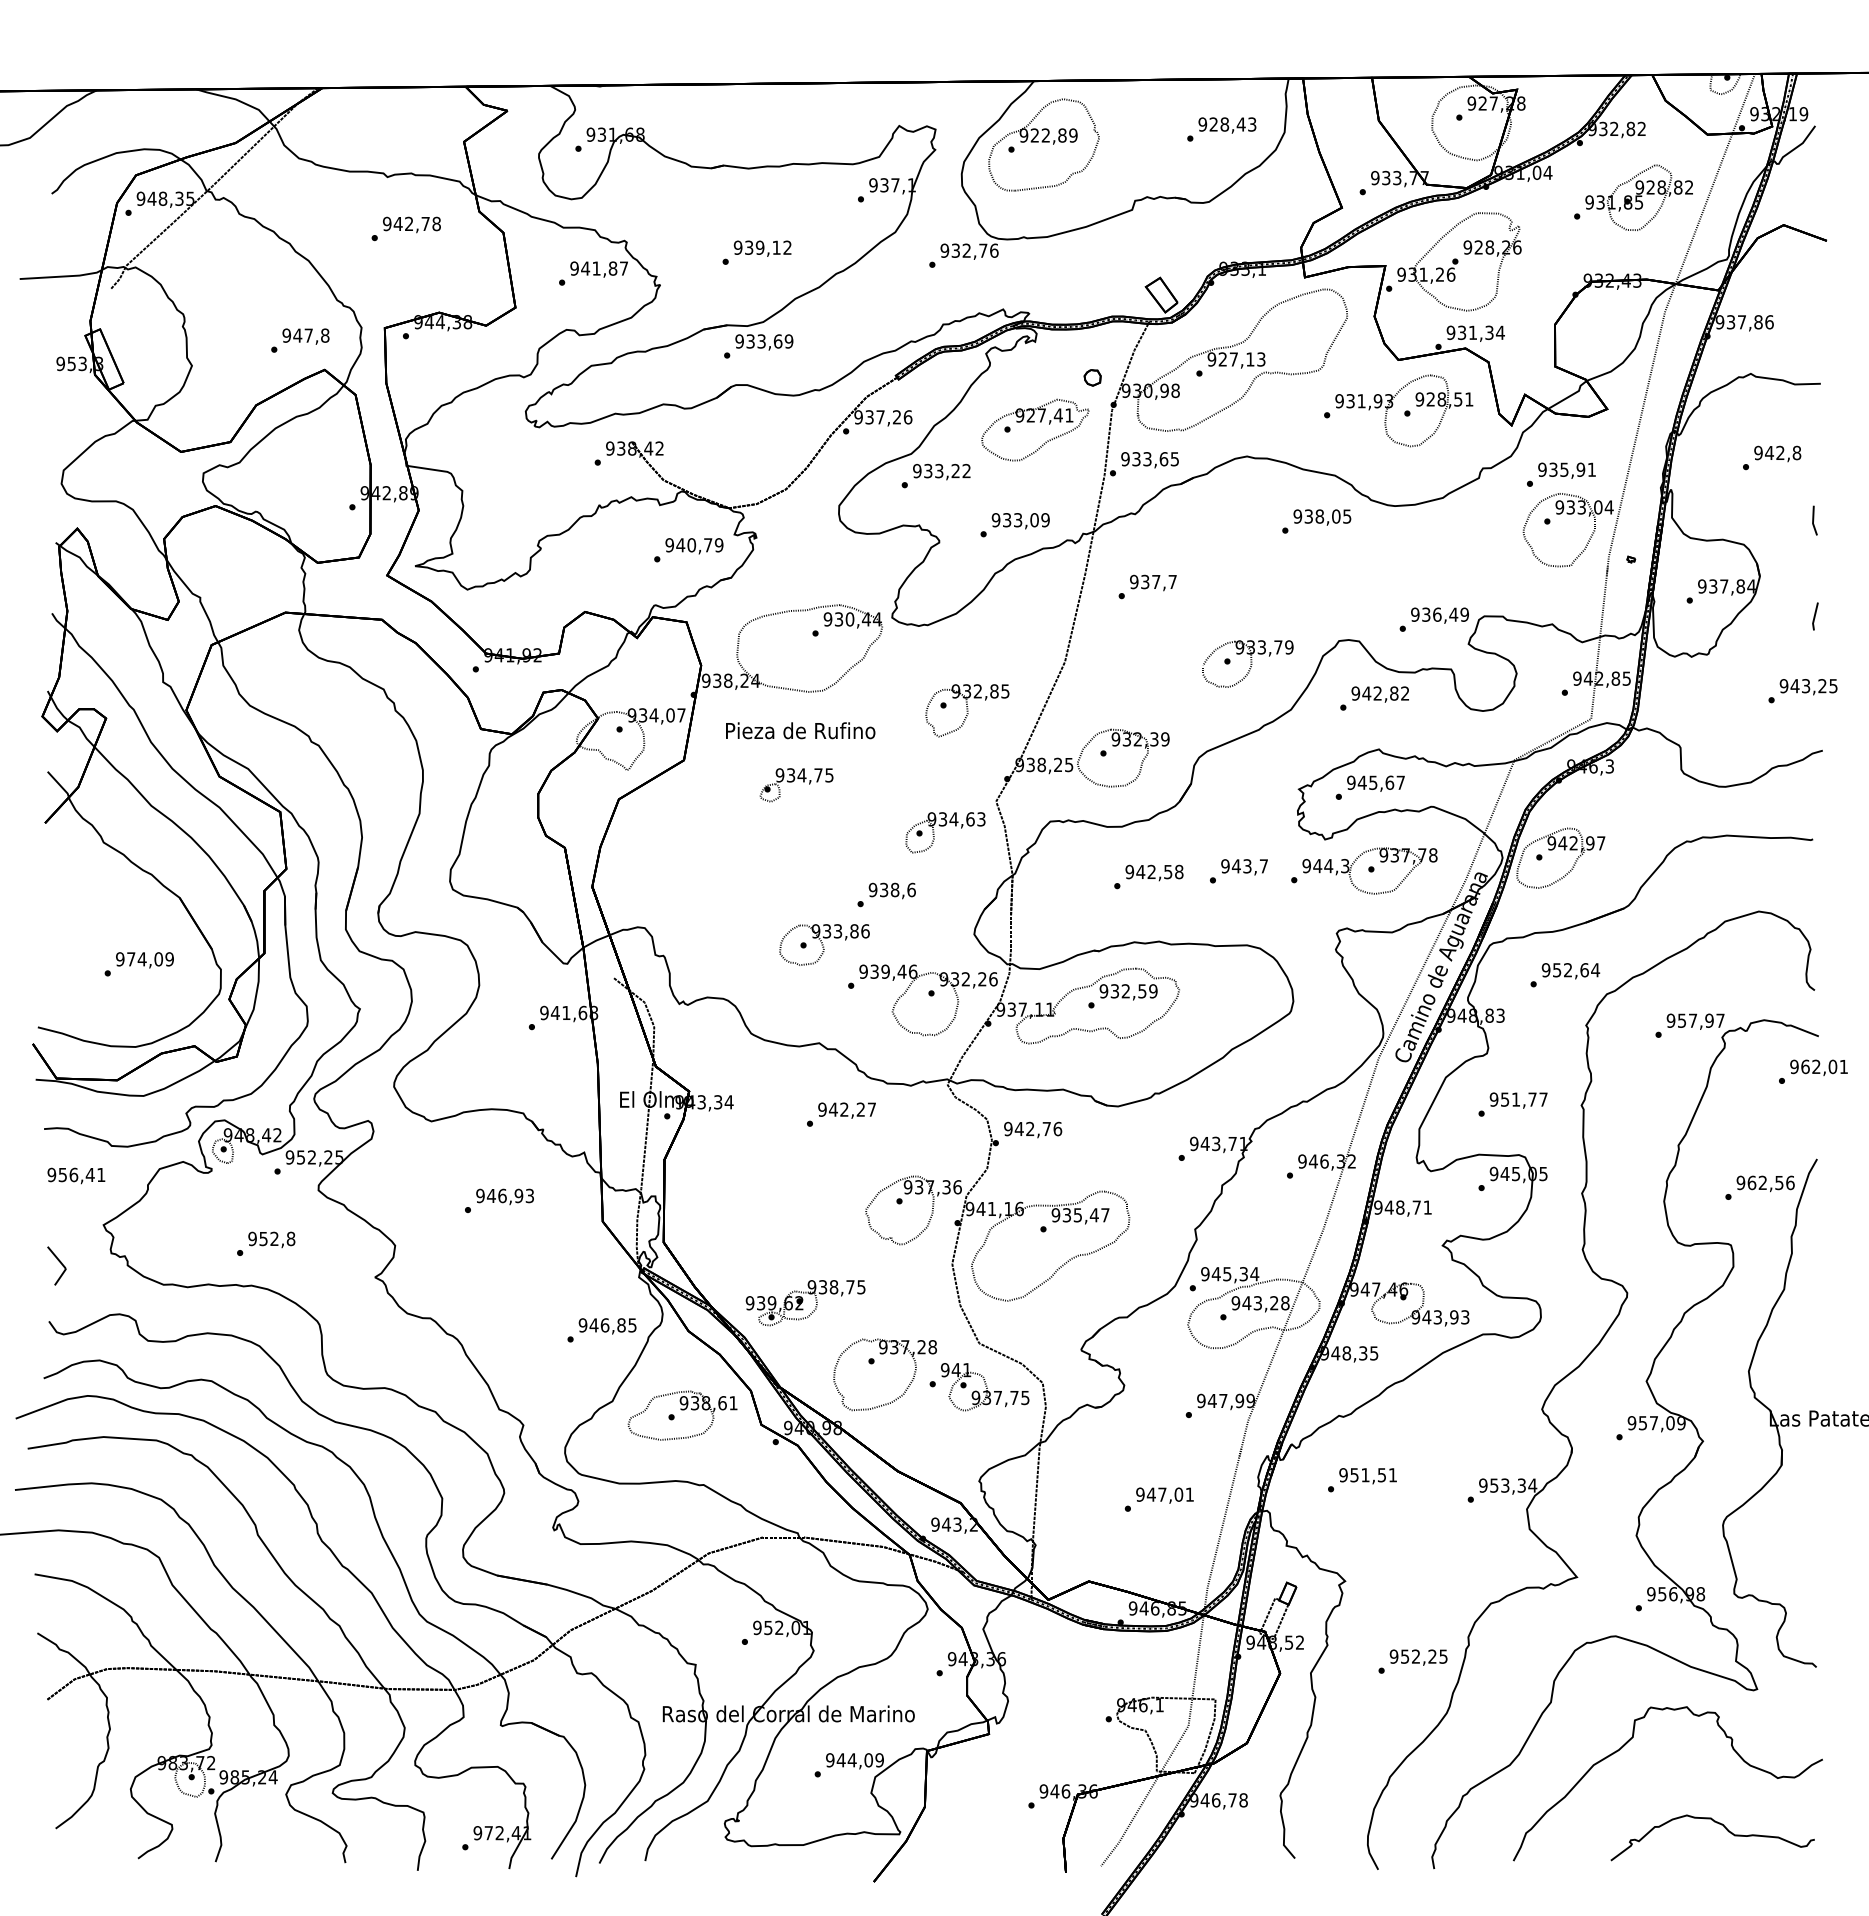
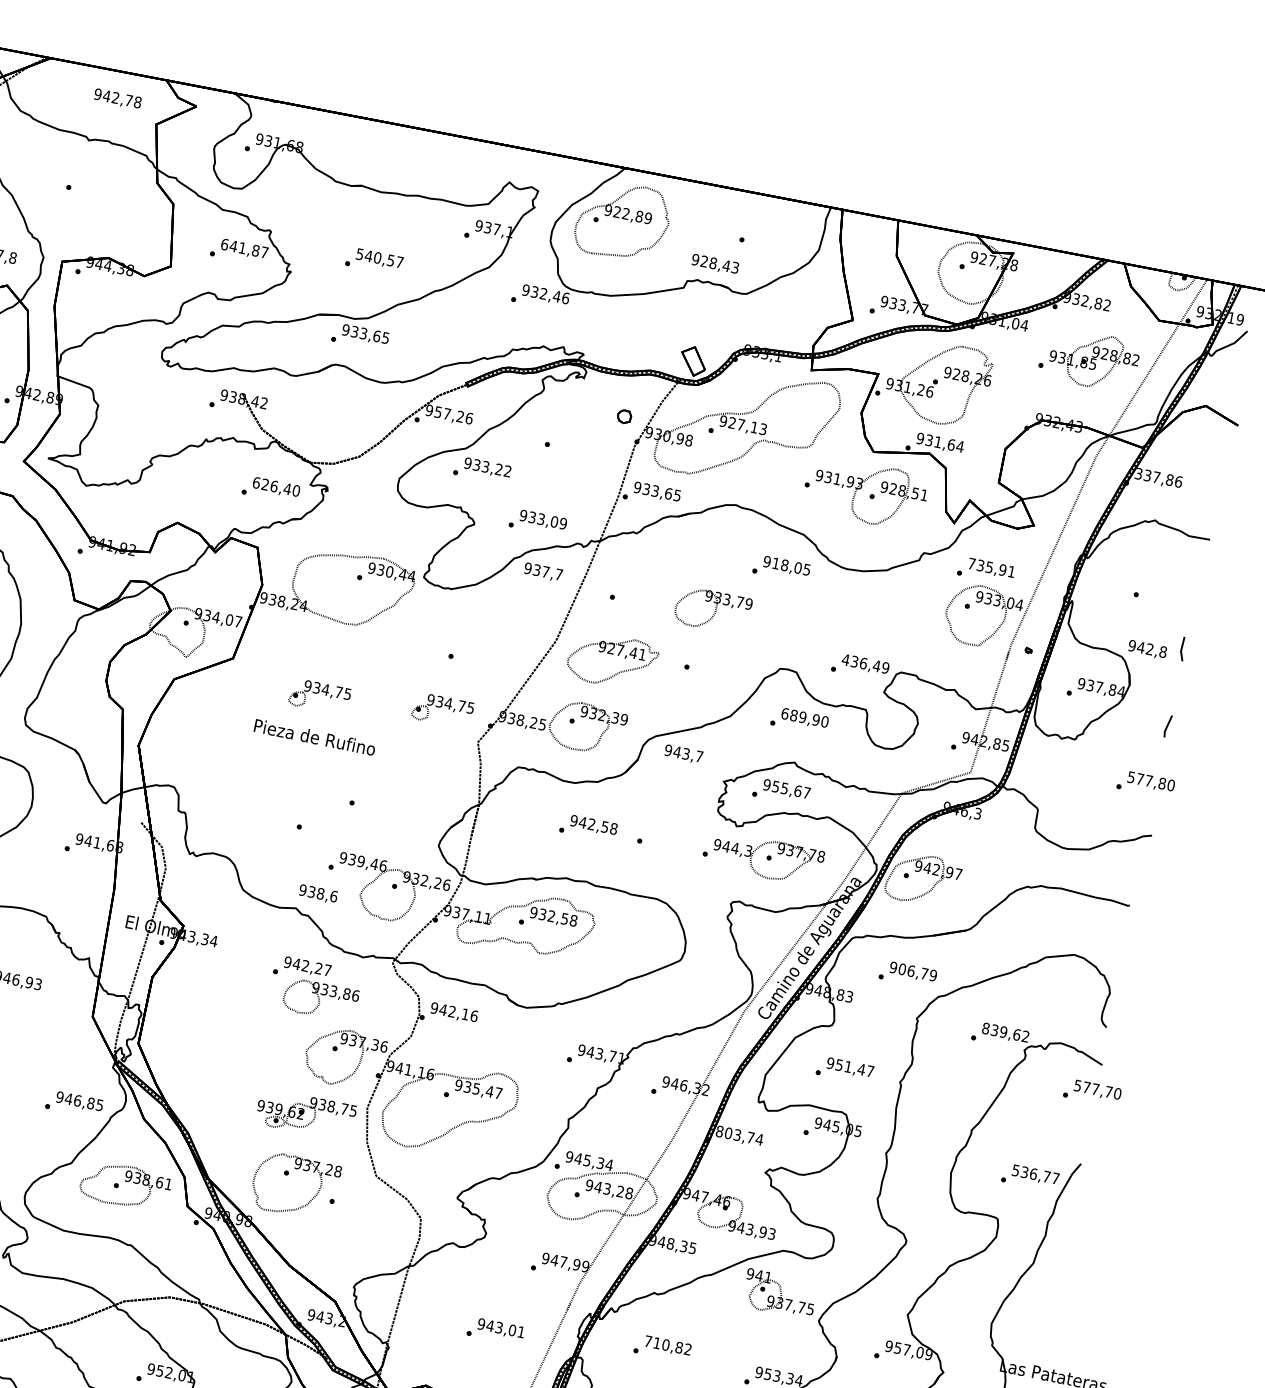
text: (1227, 125) -> (715, 264), moved
text: (411, 224) -> (117, 98), moved
text: (762, 247) -> (379, 258), 939,12 -> 540,57
text: (982, 250) -> (556, 296), 932,76 -> 932,46
text: (574, 268) -> (224, 244), 941,87 -> 641,87
text: (1719, 322) -> (1138, 473), 937,86 -> 337,86
text: (1489, 332) -> (951, 444), 931,34 -> 931,64
text: (788, 341) -> (385, 338), 933,69 -> 933,65
text: (869, 416) -> (438, 411), 937,26 -> 957,26
part: (1034, 422) -> (613, 654), moved
text: (1777, 453) -> (1147, 649), moved
text: (1542, 469) -> (971, 563), 935,91 -> 735,91
text: (1308, 516) -> (775, 563), 938,05 -> 918,05
text: (694, 545) -> (276, 487), 940,79 -> 626,40
text: (1153, 582) -> (543, 571), moved
text: (1414, 614) -> (845, 659), 936,49 -> 436,49
part: (1247, 663) -> (712, 610), moved
text: (1808, 686) -> (1150, 781), 943,25 -> 577,80
text: (1380, 693) -> (805, 717), 942,82 -> 689,90
part: (967, 710) -> (469, 664), removed
text: (800, 730) -> (314, 737), moved
part: (946, 772) -> (442, 710), added
text: (1361, 782) -> (775, 786), 945,67 -> 955,67
part: (944, 826) -> (432, 754), removed
text: (1244, 867) -> (683, 754), moved
text: (891, 890) -> (317, 893), moved
part: (824, 944) -> (320, 999), moved
text: (1576, 970) -> (917, 972), 952,64 -> 906,79
text: (1153, 991) -> (573, 920), 932,59 -> 932,58
text: (1695, 1020) -> (1005, 1032), 957,97 -> 839,62
text: (1819, 1066) -> (1098, 1089), 962,01 -> 577,70
text: (1532, 1099) -> (861, 1069), 951,77 -> 951,47
text: (1046, 1128) -> (465, 1013), 942,76 -> 942,16
text: (1765, 1182) -> (1035, 1174), 962,56 -> 536,77
text: (1403, 1207) -> (740, 1135), 948,71 -> 803,74
part: (805, 1303) -> (305, 1115), moved
part: (985, 1387) -> (780, 1294), moved
text: (1367, 1475) -> (667, 1345), 951,51 -> 710,82
text: (1162, 1494) -> (499, 1327), 947,01 -> 943,01

